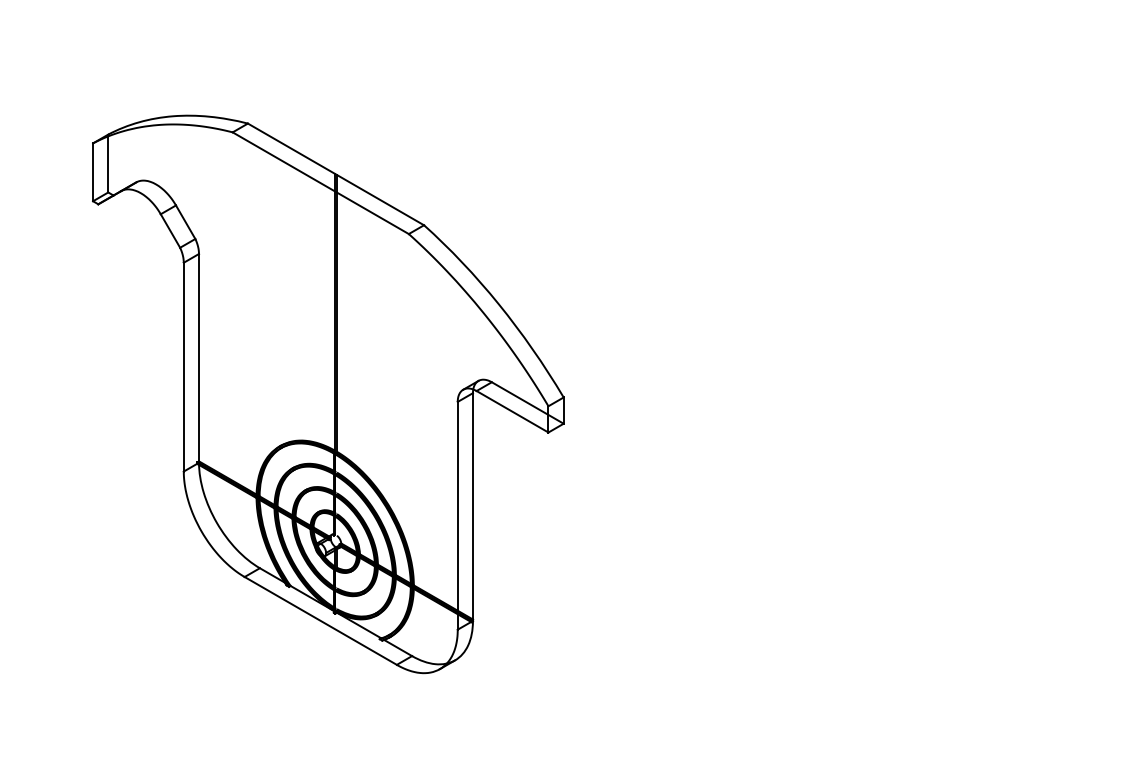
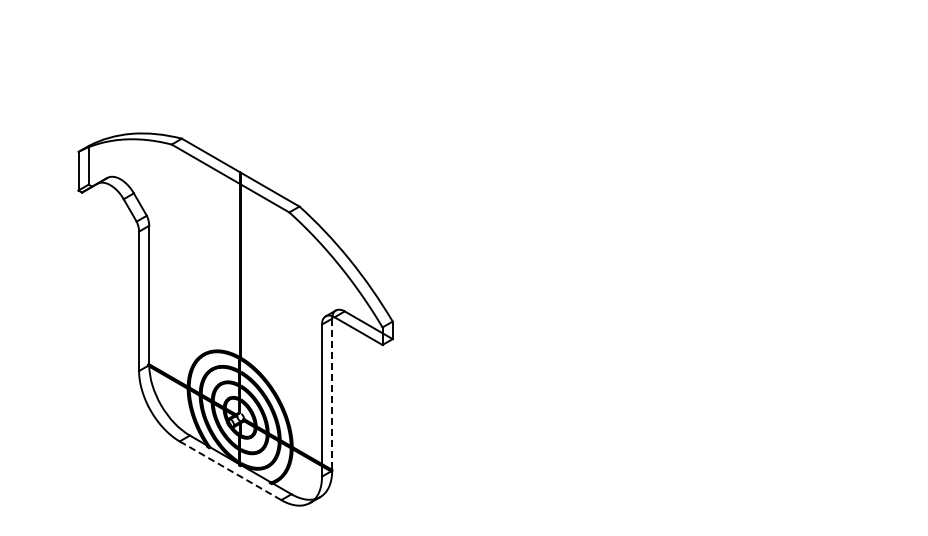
line: (473, 506) -> (332, 394), solid -> dashed
line: (320, 620) -> (230, 470), solid -> dashed

